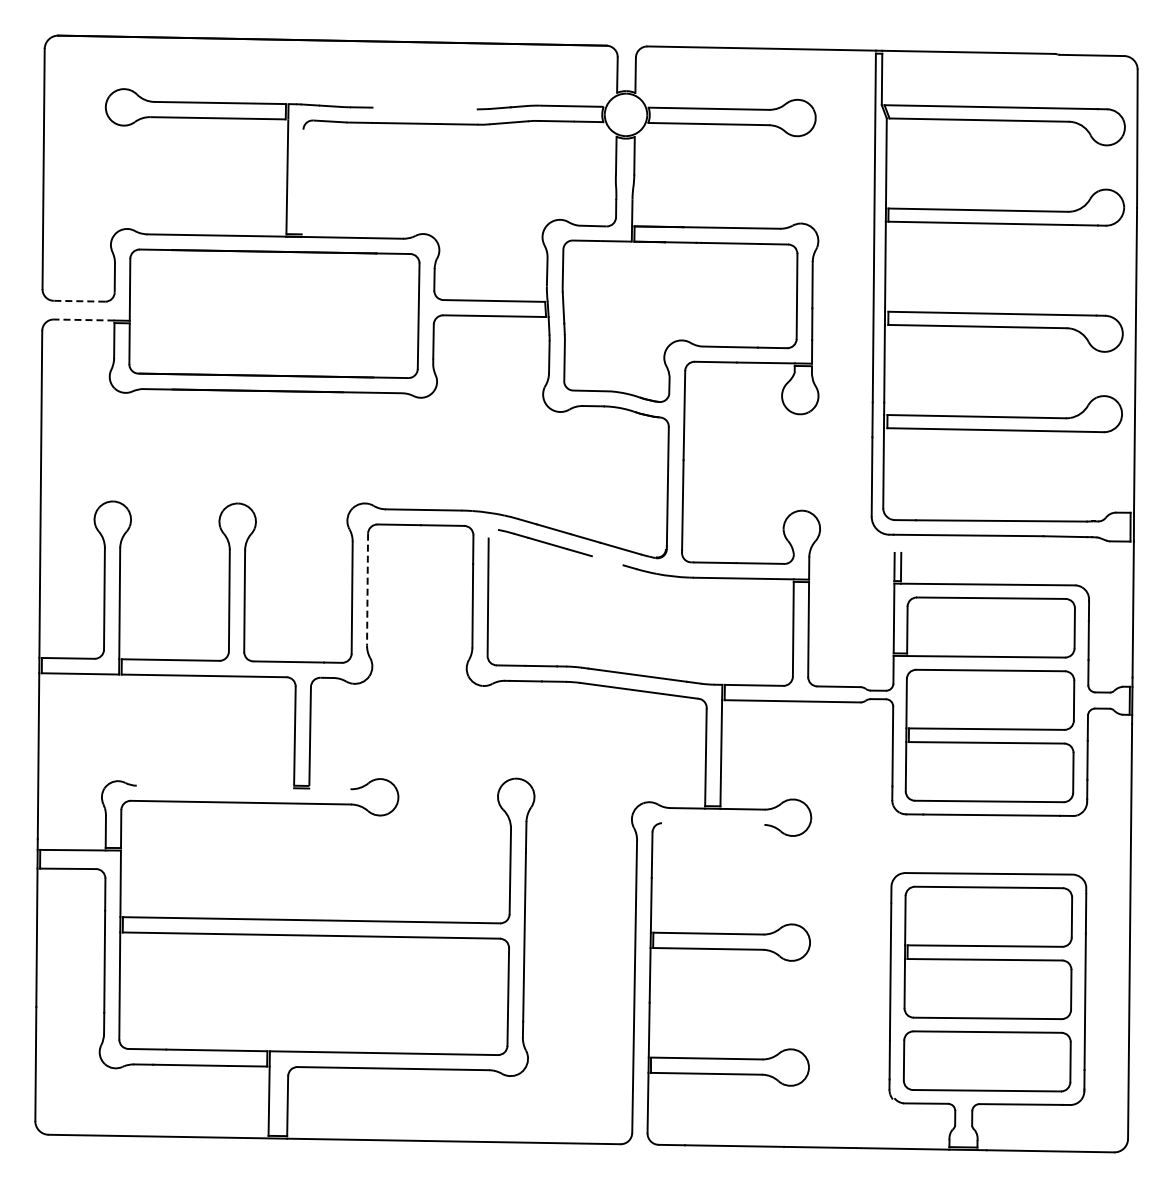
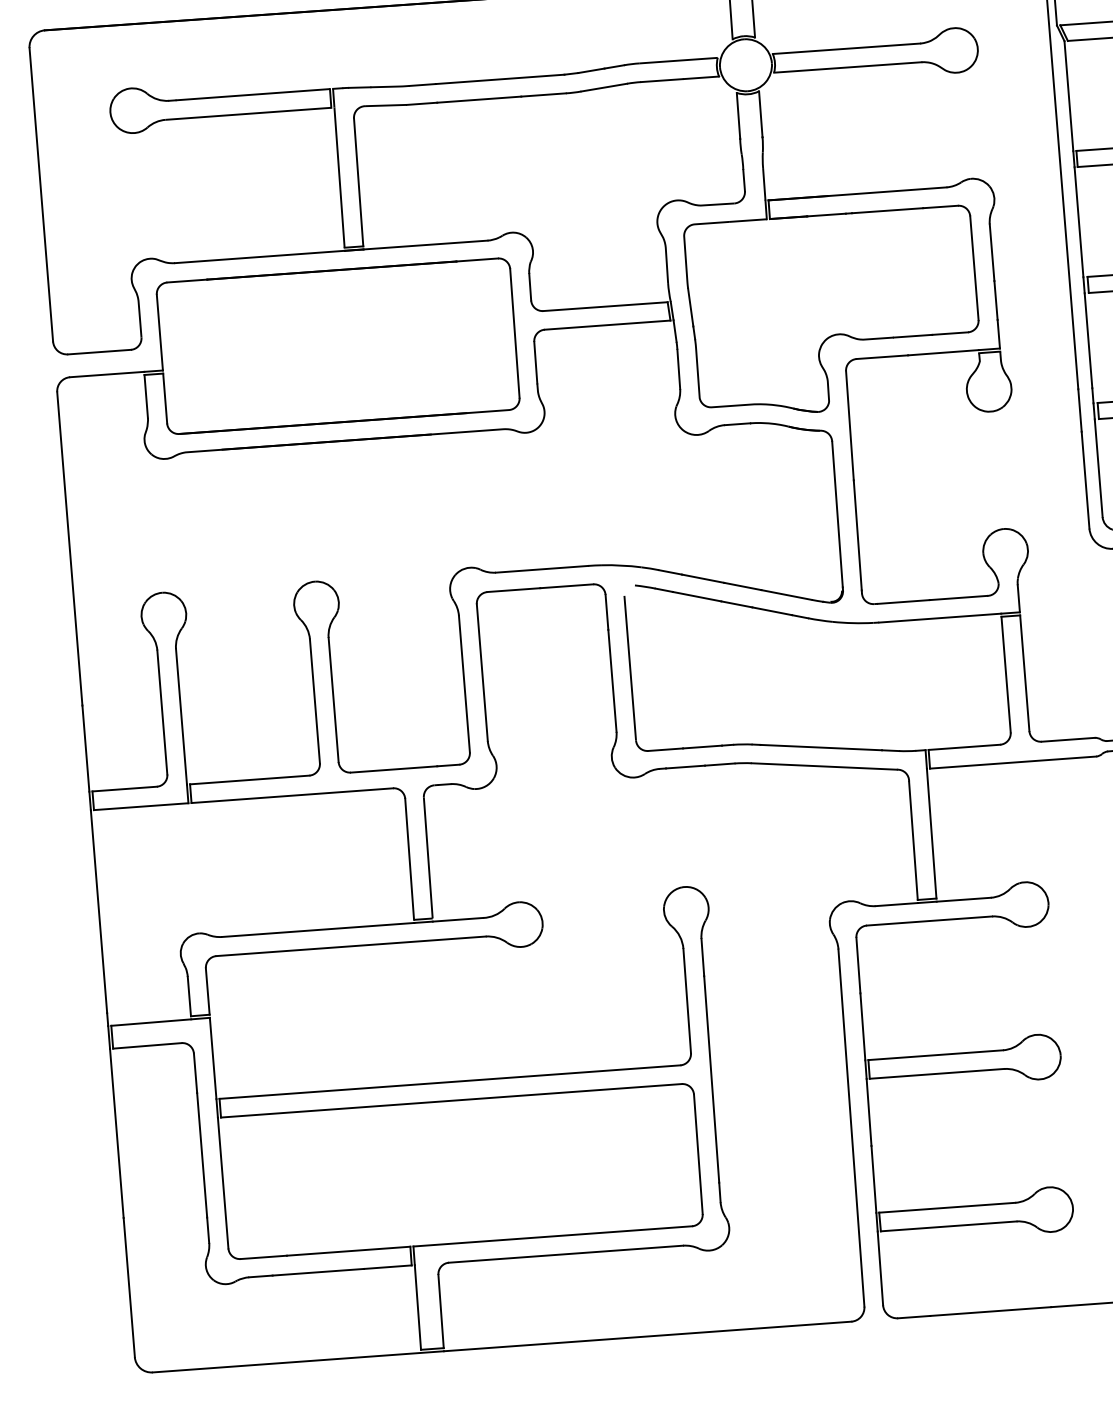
line: (424, 108) -> (499, 79), added
line: (302, 181) -> (358, 181), added
line: (79, 301) -> (99, 352), dashed -> solid
line: (83, 320) -> (106, 375), dashed -> solid
line: (607, 560) -> (771, 610), added
line: (367, 589) -> (482, 672), dashed -> solid
line: (215, 786) -> (318, 929), added
line: (329, 788) -> (457, 919), added
line: (712, 823) -> (928, 920), added

